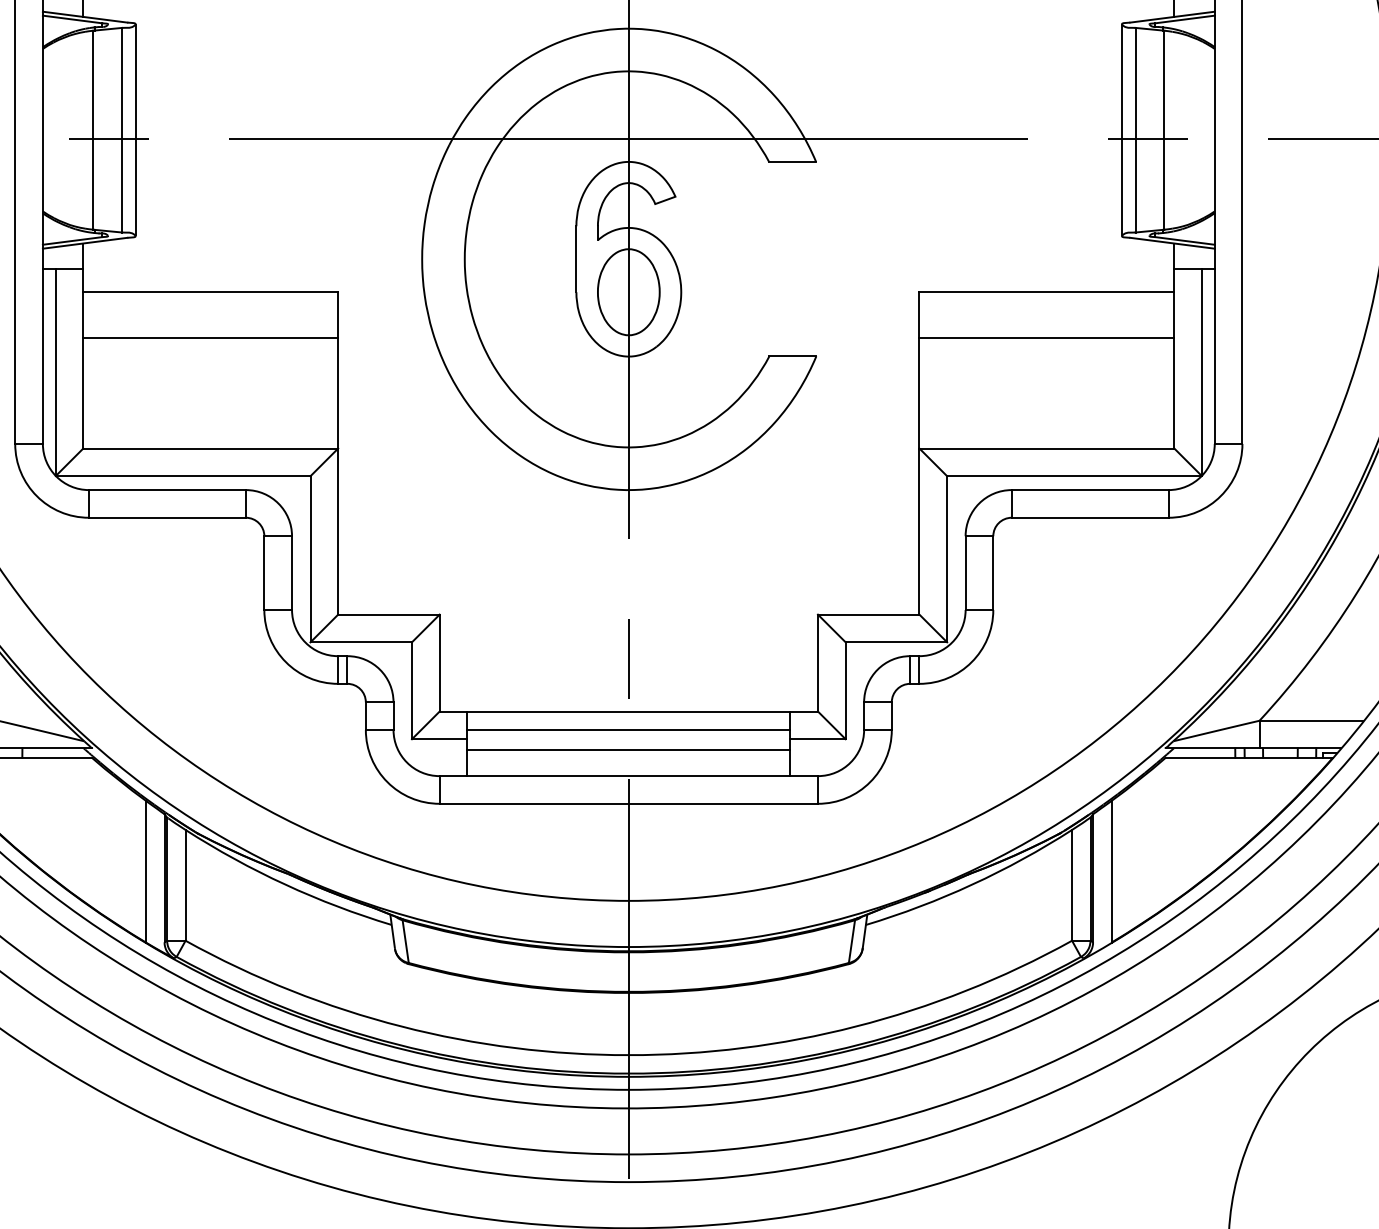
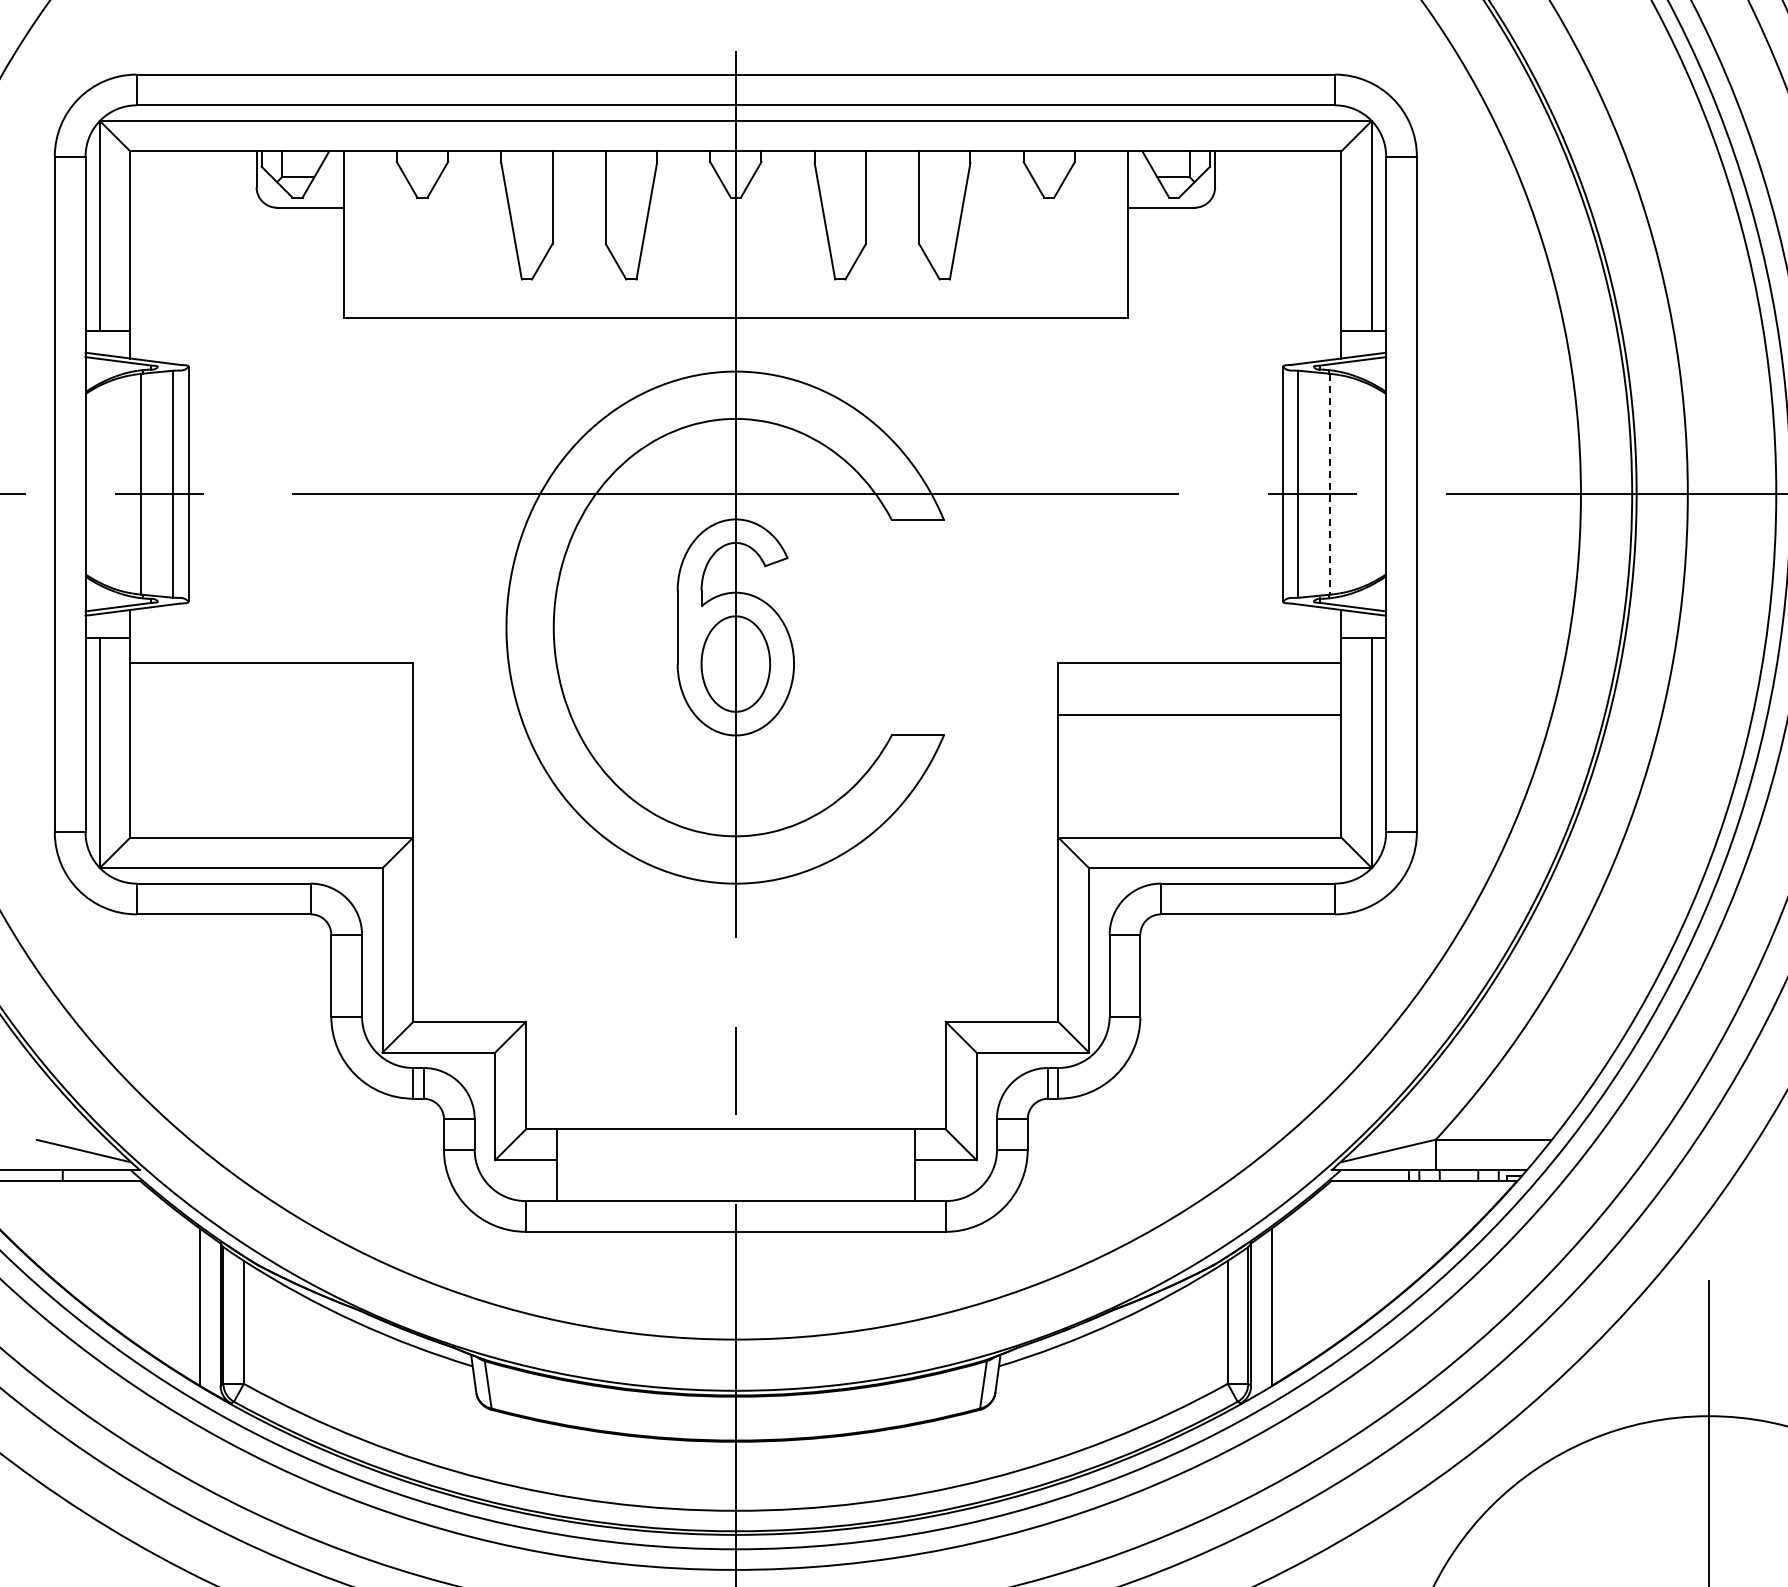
line: (1164, 130) -> (1330, 484), solid -> dashed
line: (210, 337) -> (271, 714), removed
line: (628, 729) -> (735, 1149), removed
line: (628, 749) -> (735, 1171), removed

